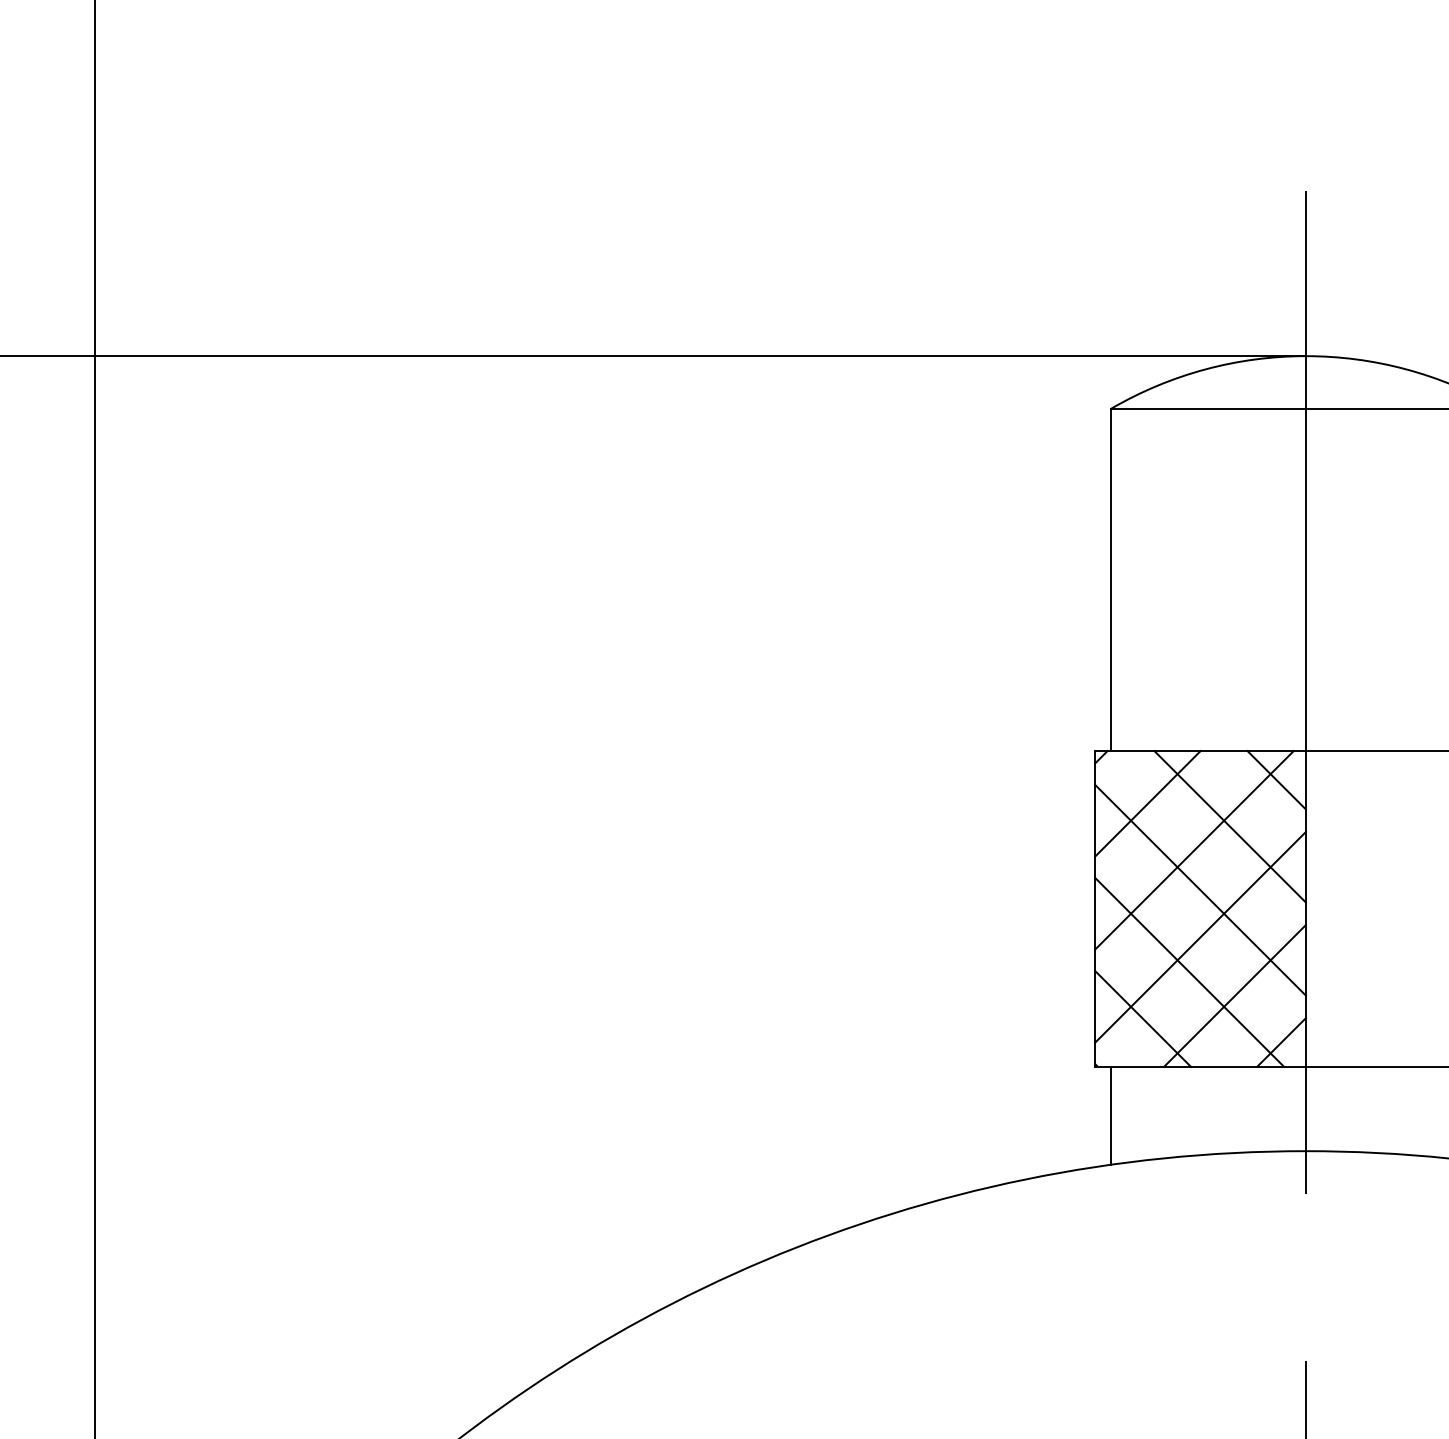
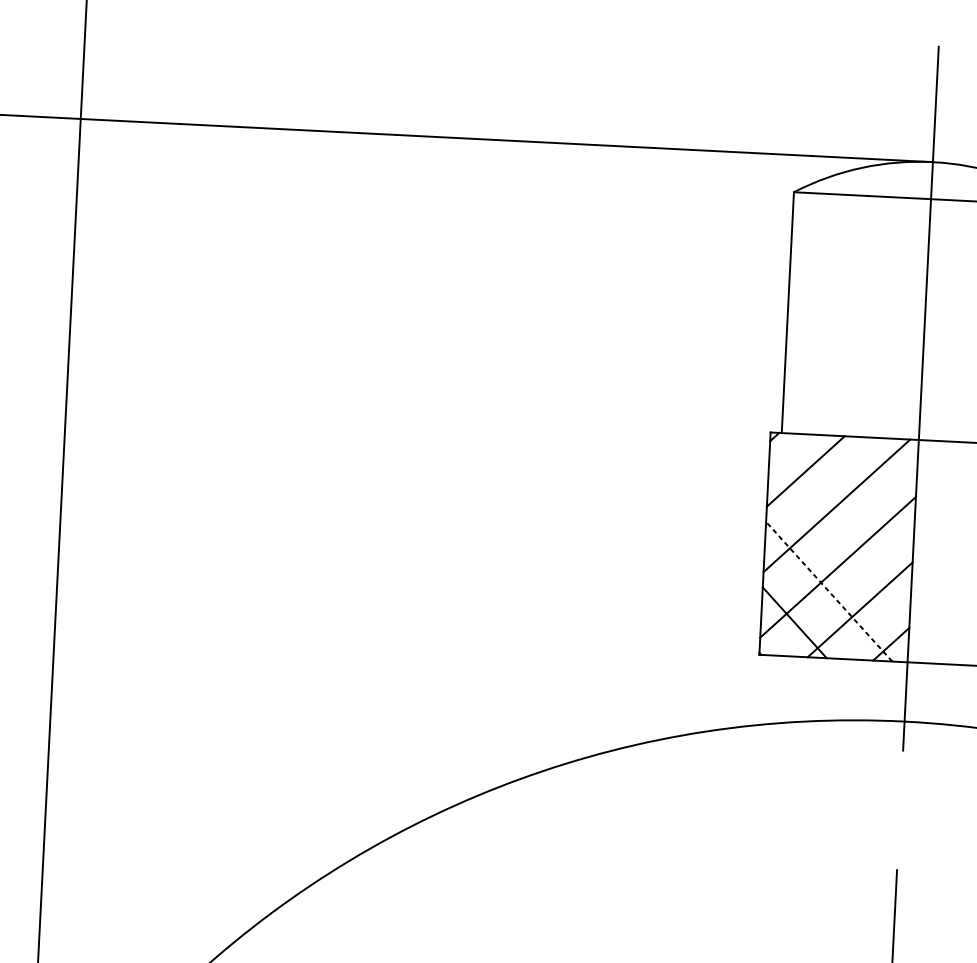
line: (1276, 780) -> (897, 459), removed
line: (1229, 826) -> (862, 490), removed
line: (1200, 890) -> (839, 534), removed
line: (1189, 972) -> (829, 591), solid -> dashed
line: (1111, 1115) -> (769, 689), removed

